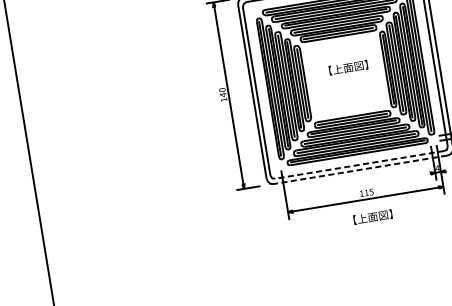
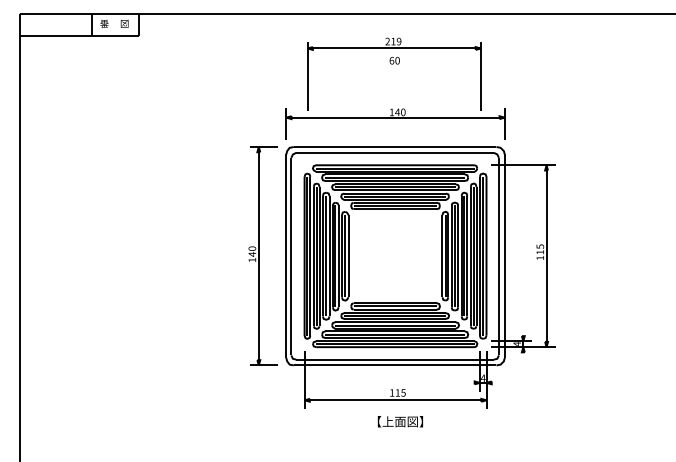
part: (347, 67) -> (399, 246), removed
line: (360, 164) -> (395, 359), dashed -> solid
line: (360, 169) -> (394, 365), dashed -> solid

